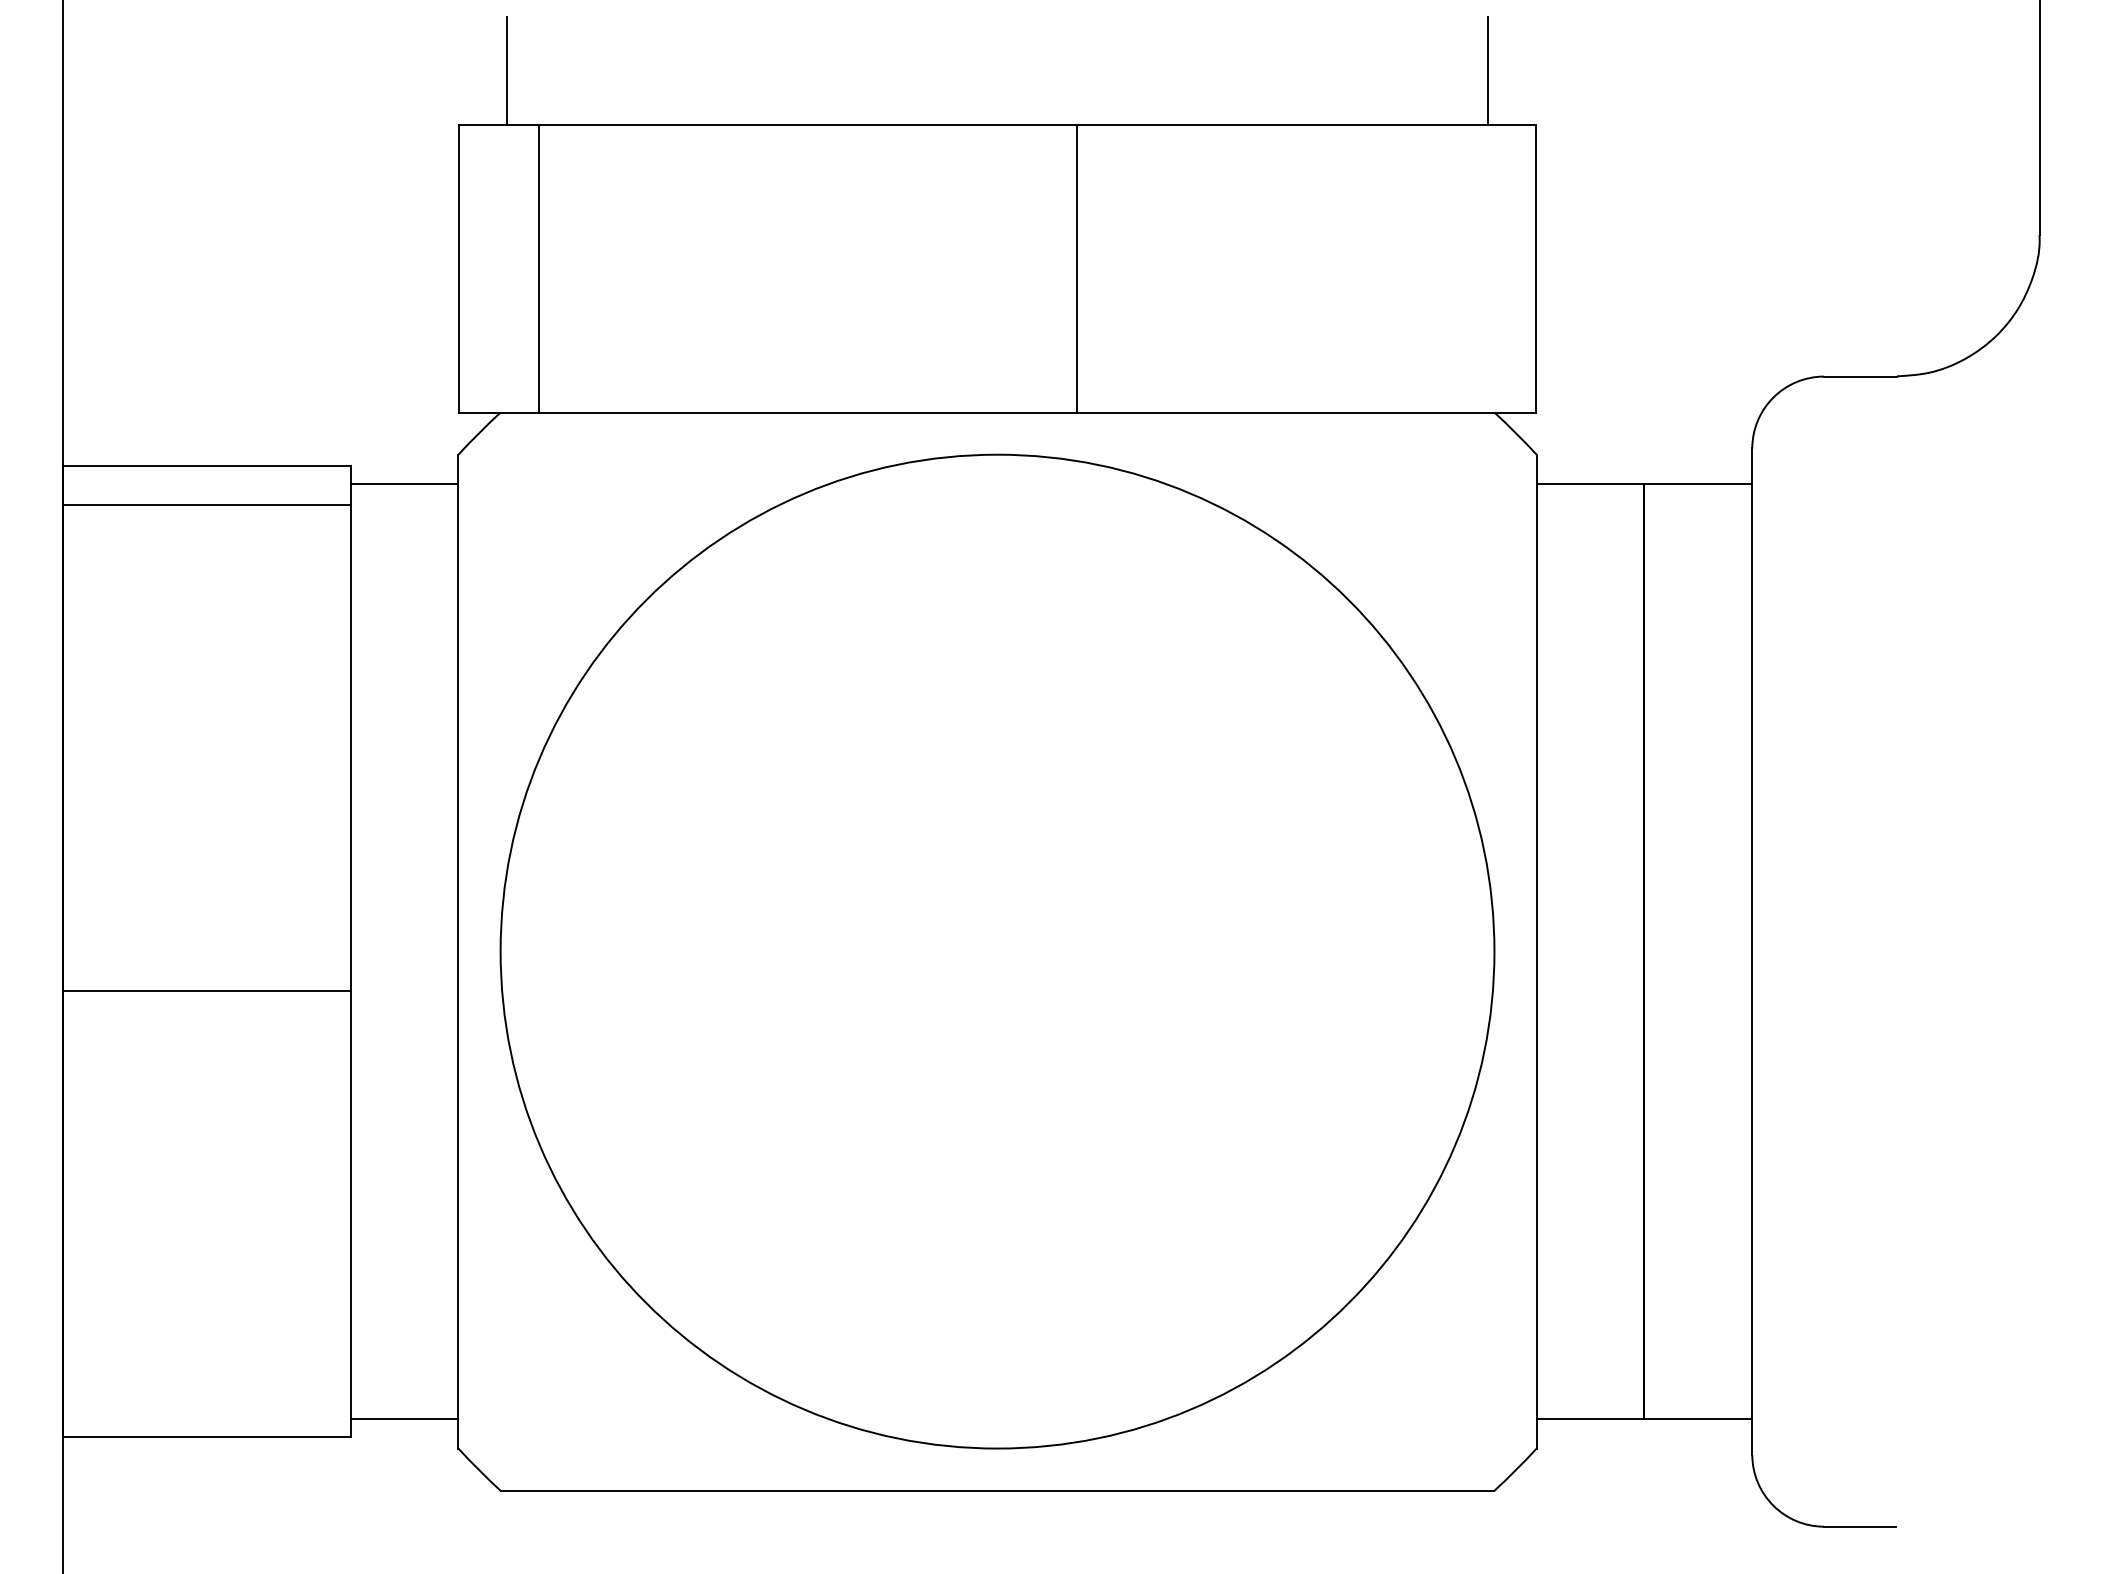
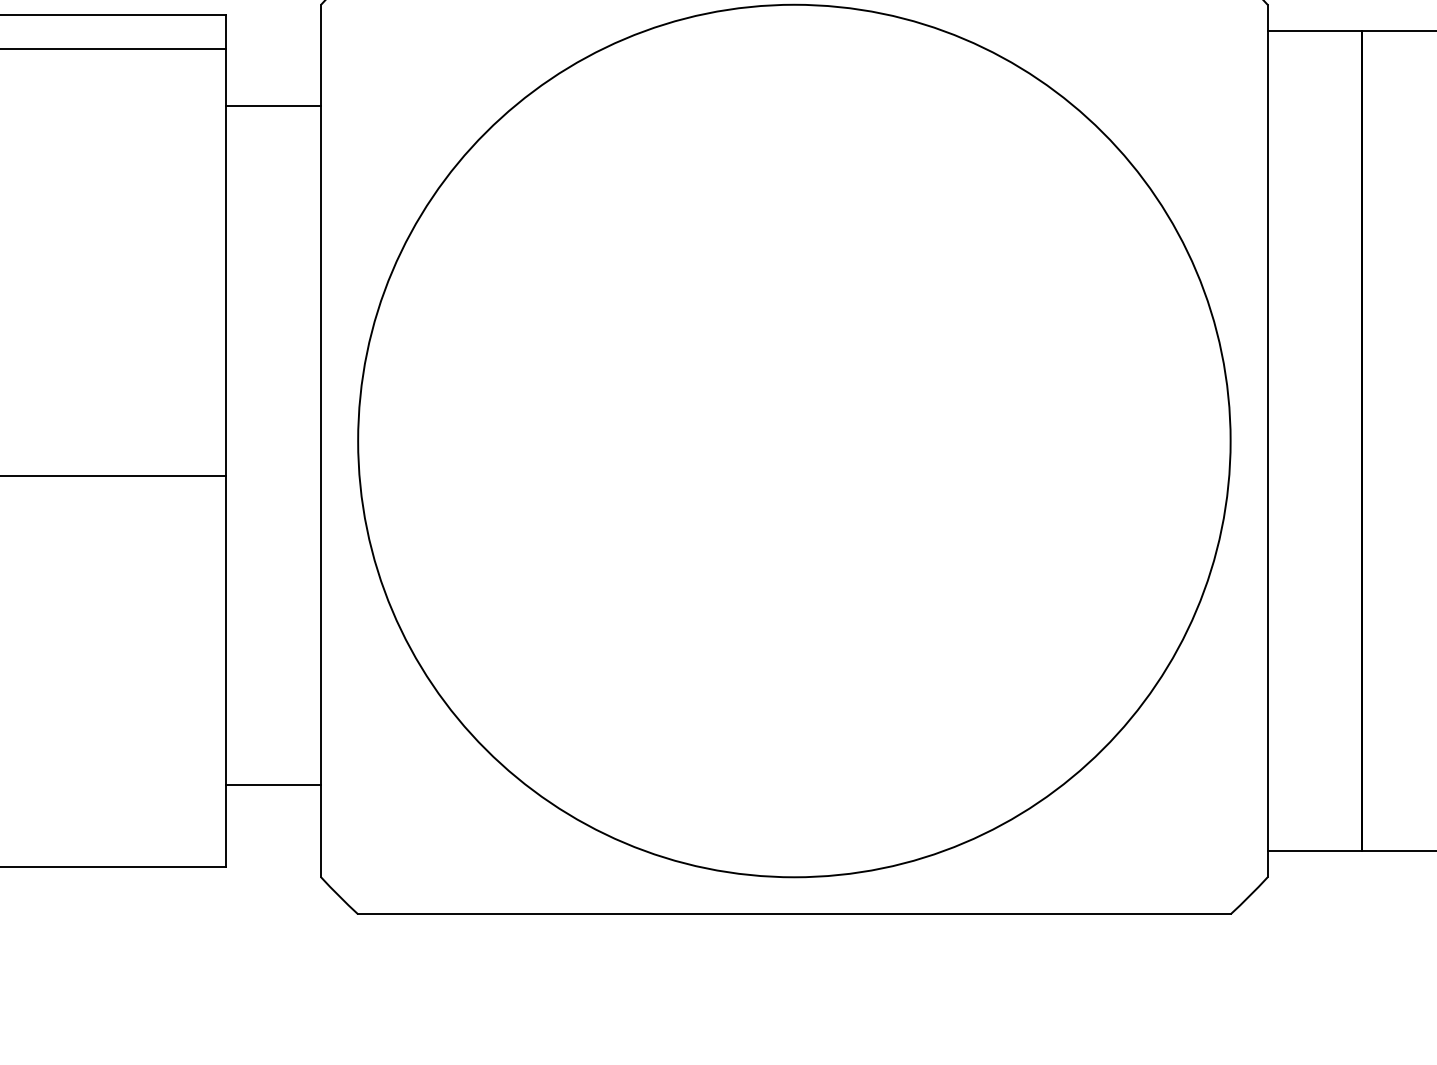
line: (404, 484) -> (273, 106), moved
line: (404, 1418) -> (273, 785), moved

